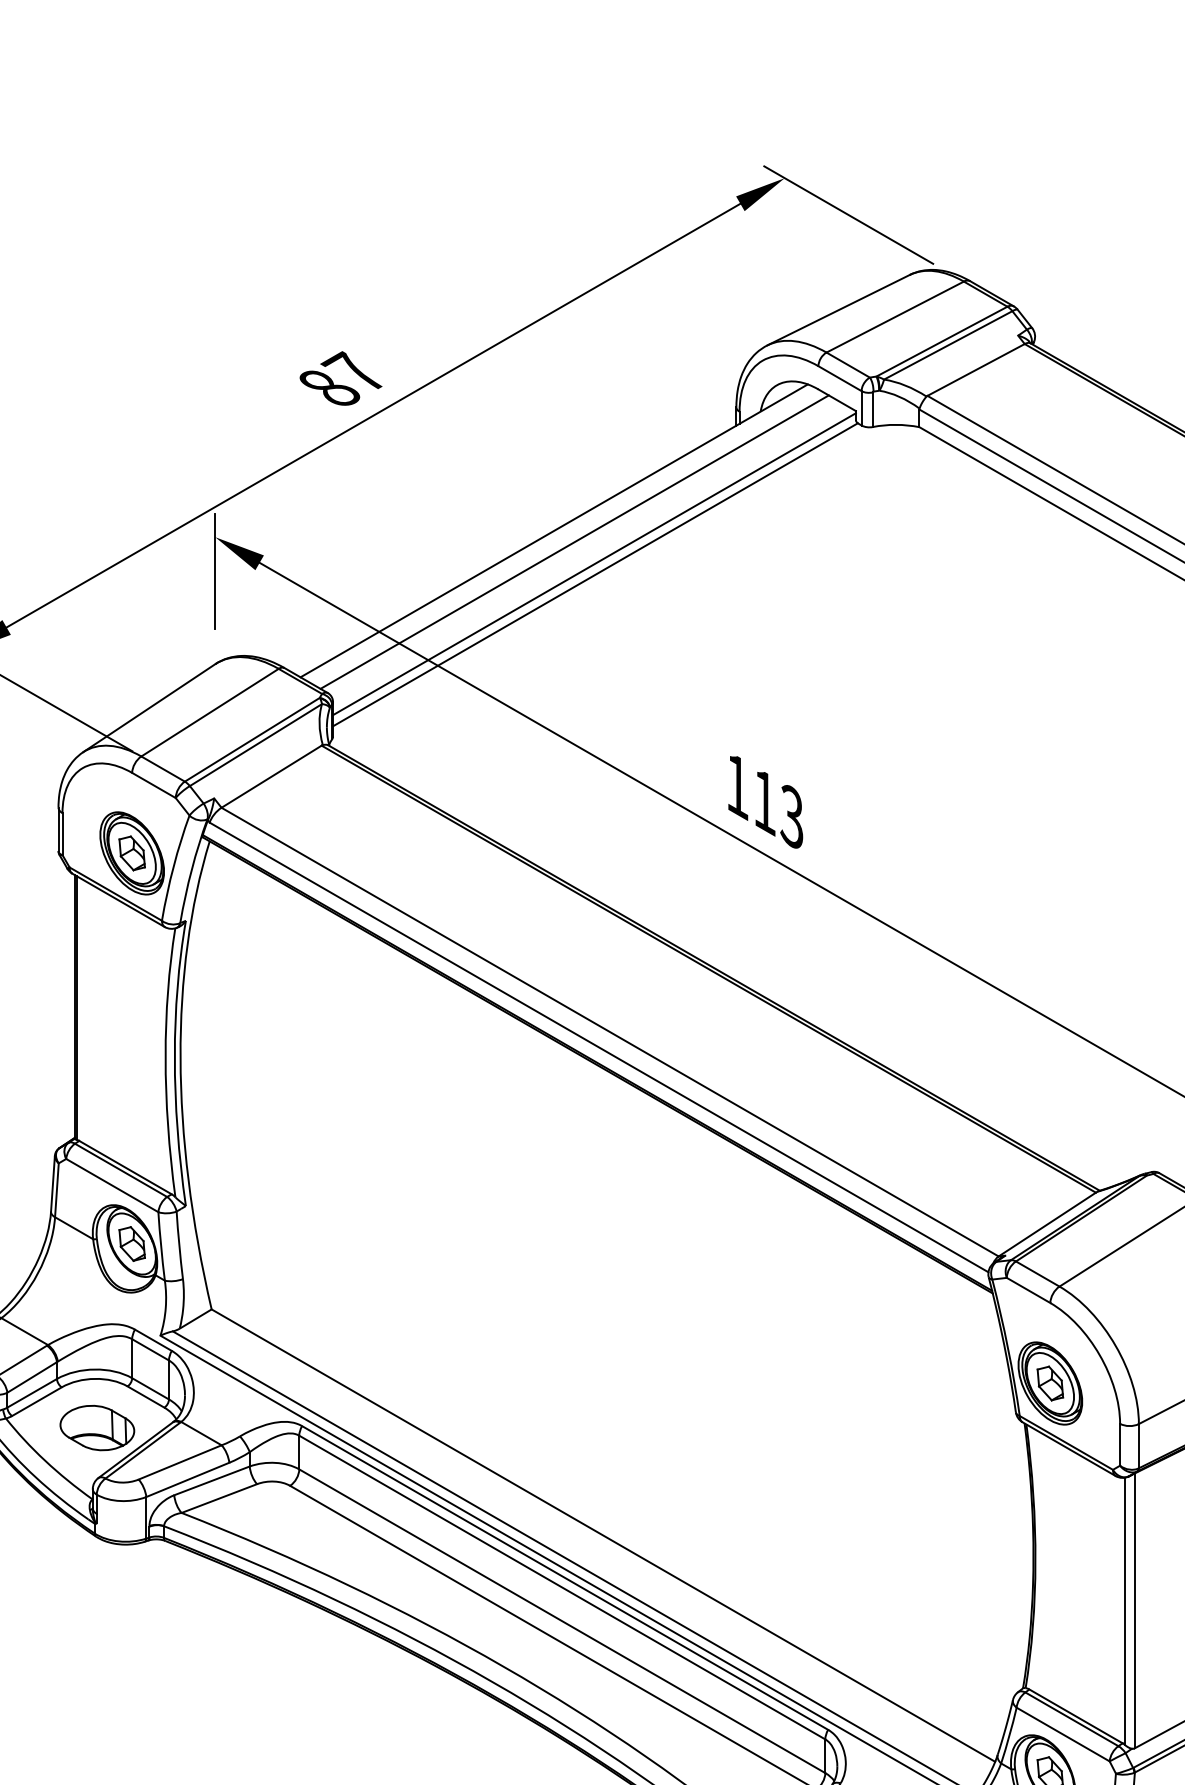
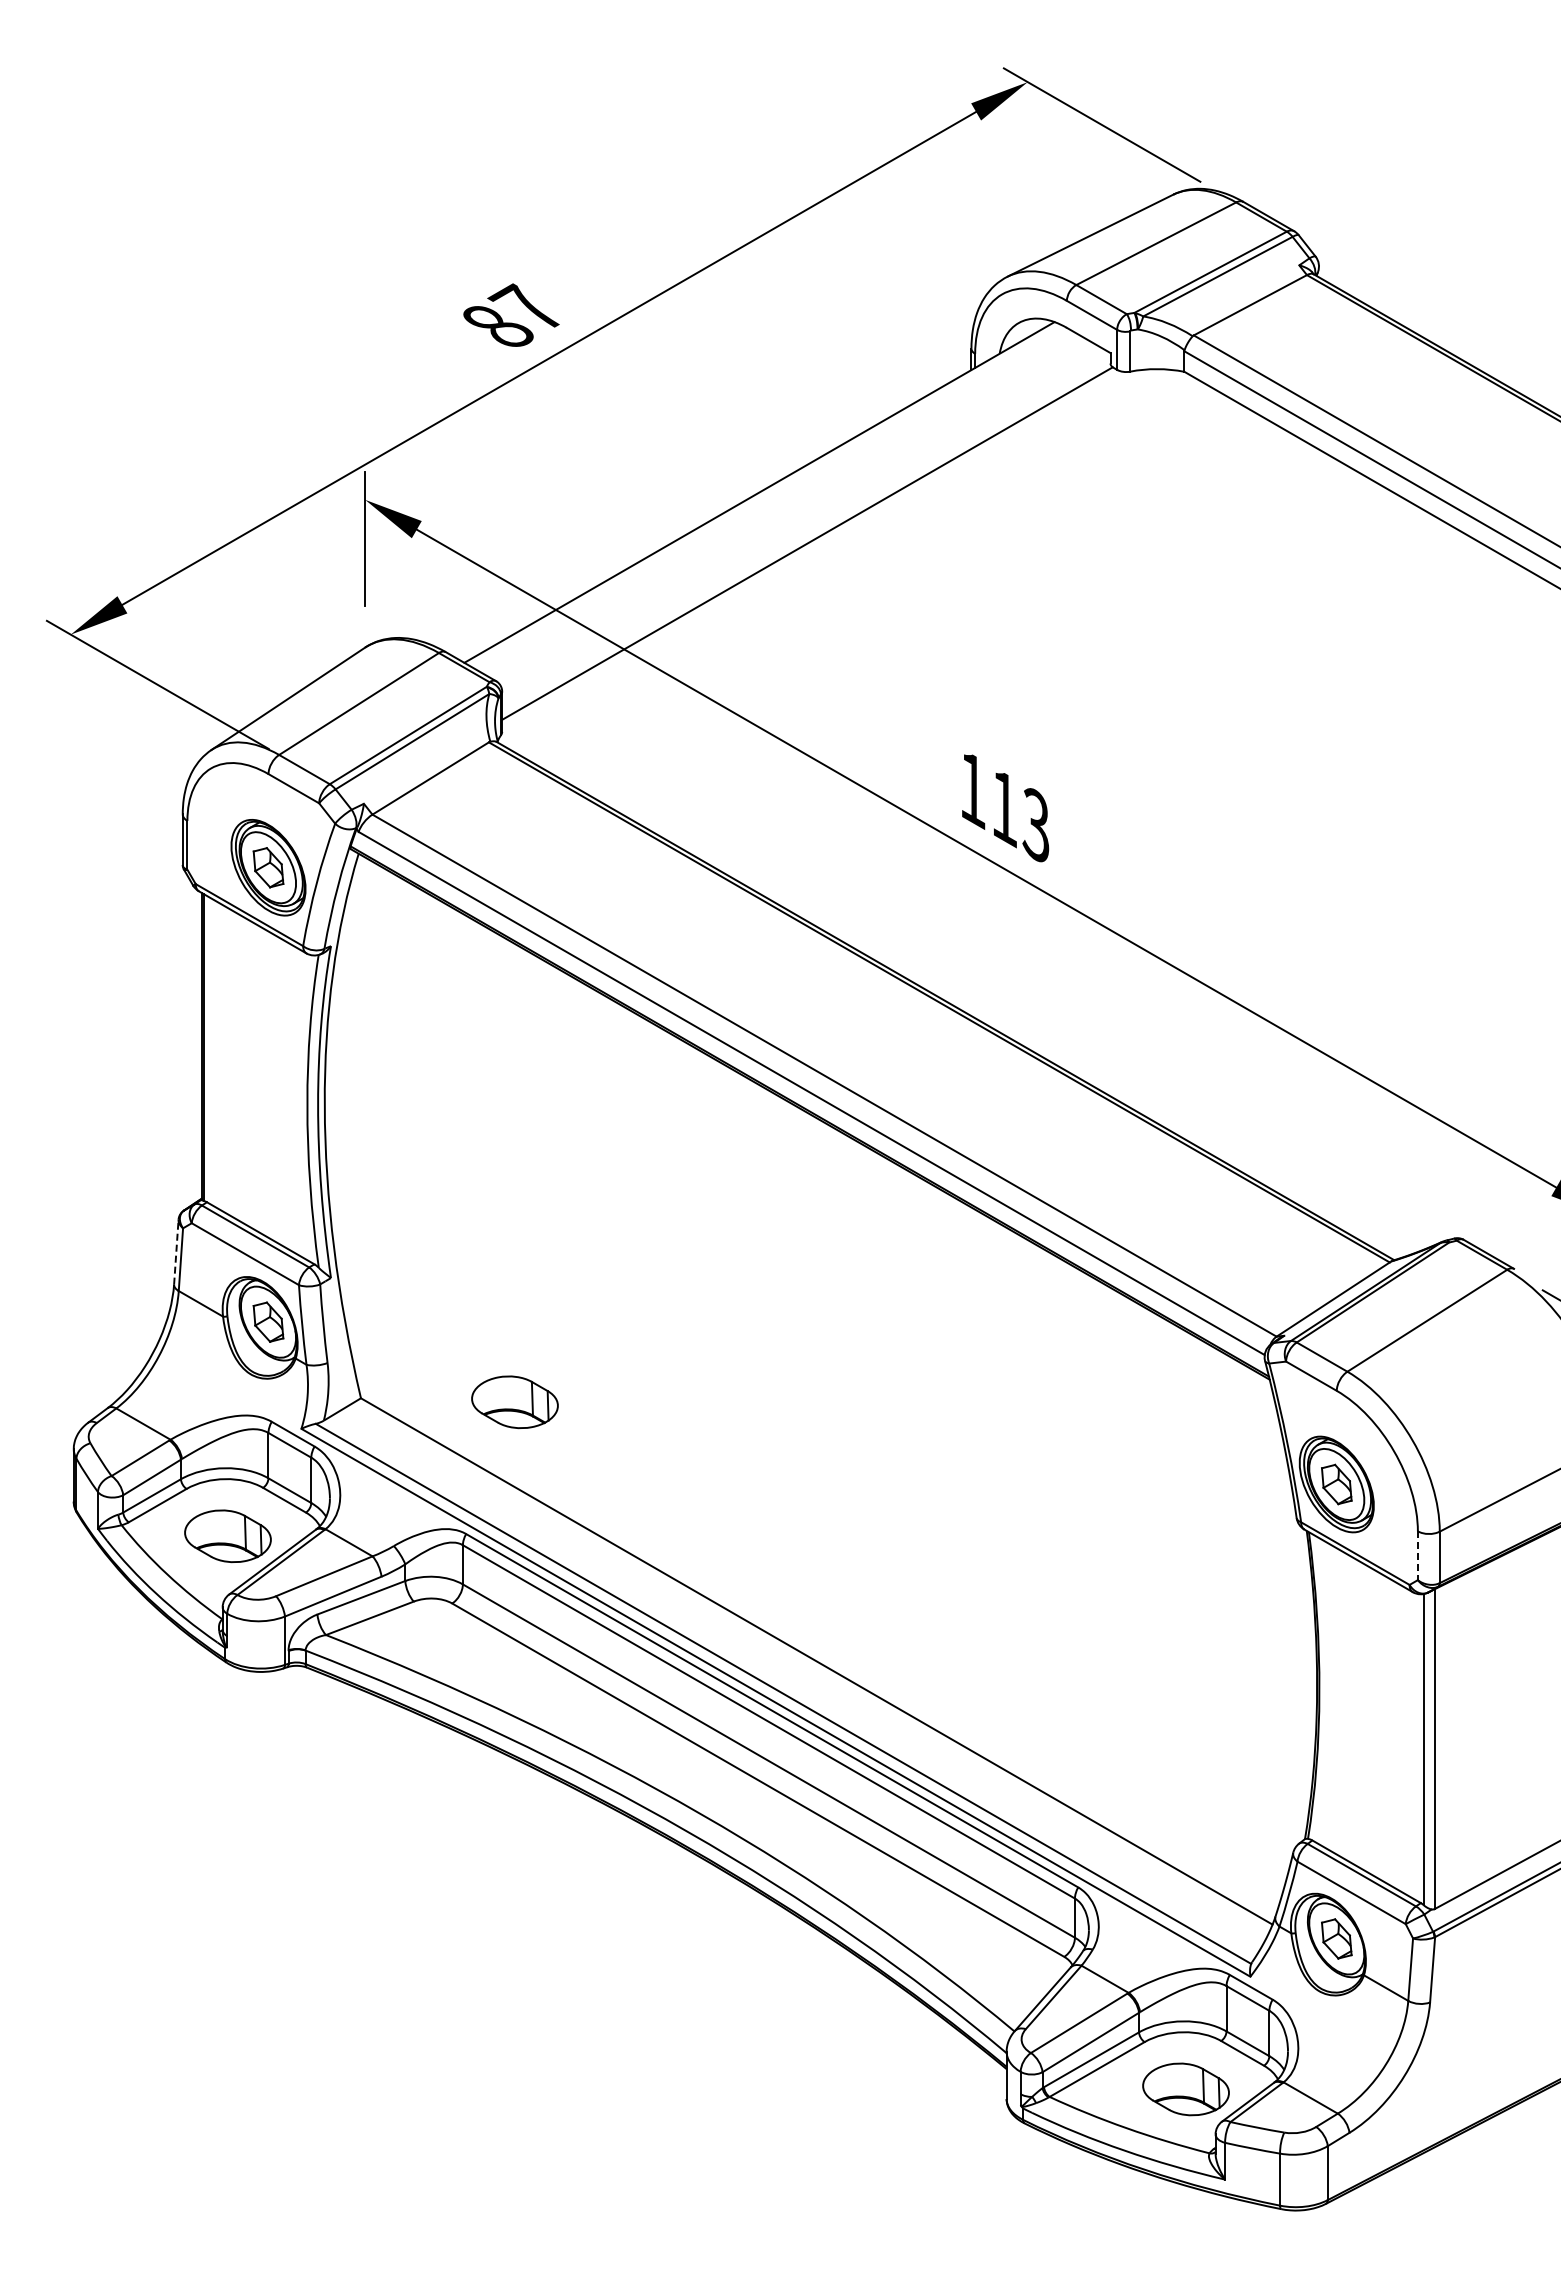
line: (574, 542) -> (783, 505), removed
line: (594, 563) -> (806, 530), removed
line: (53, 1183) -> (176, 1251), solid -> dashed
part: (343, 1313) -> (514, 1402), added
line: (1119, 1445) -> (1417, 1556), solid -> dashed

